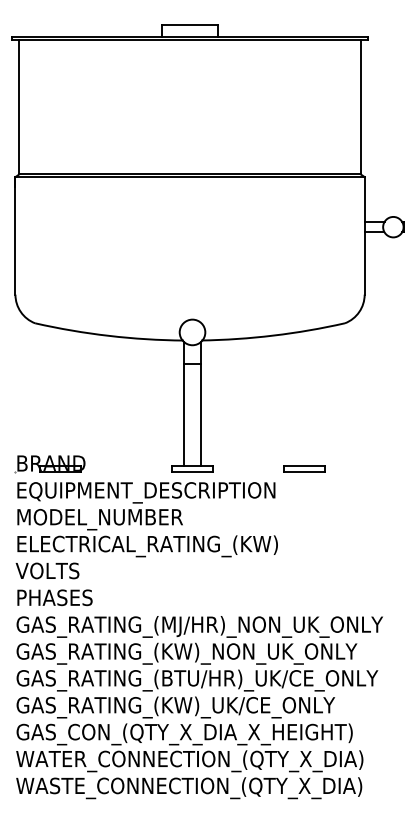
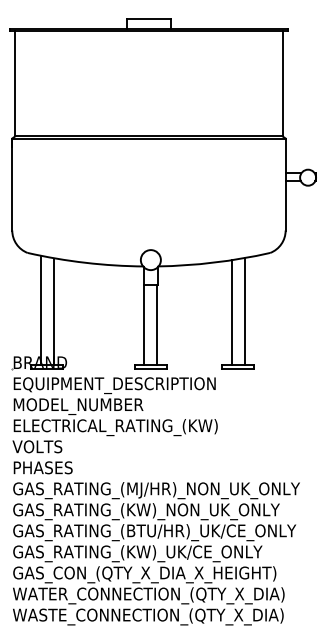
line: (52, 396) -> (41, 310), added
line: (312, 397) -> (244, 311), added
line: (68, 398) -> (53, 311), added
line: (295, 399) -> (231, 312), added

